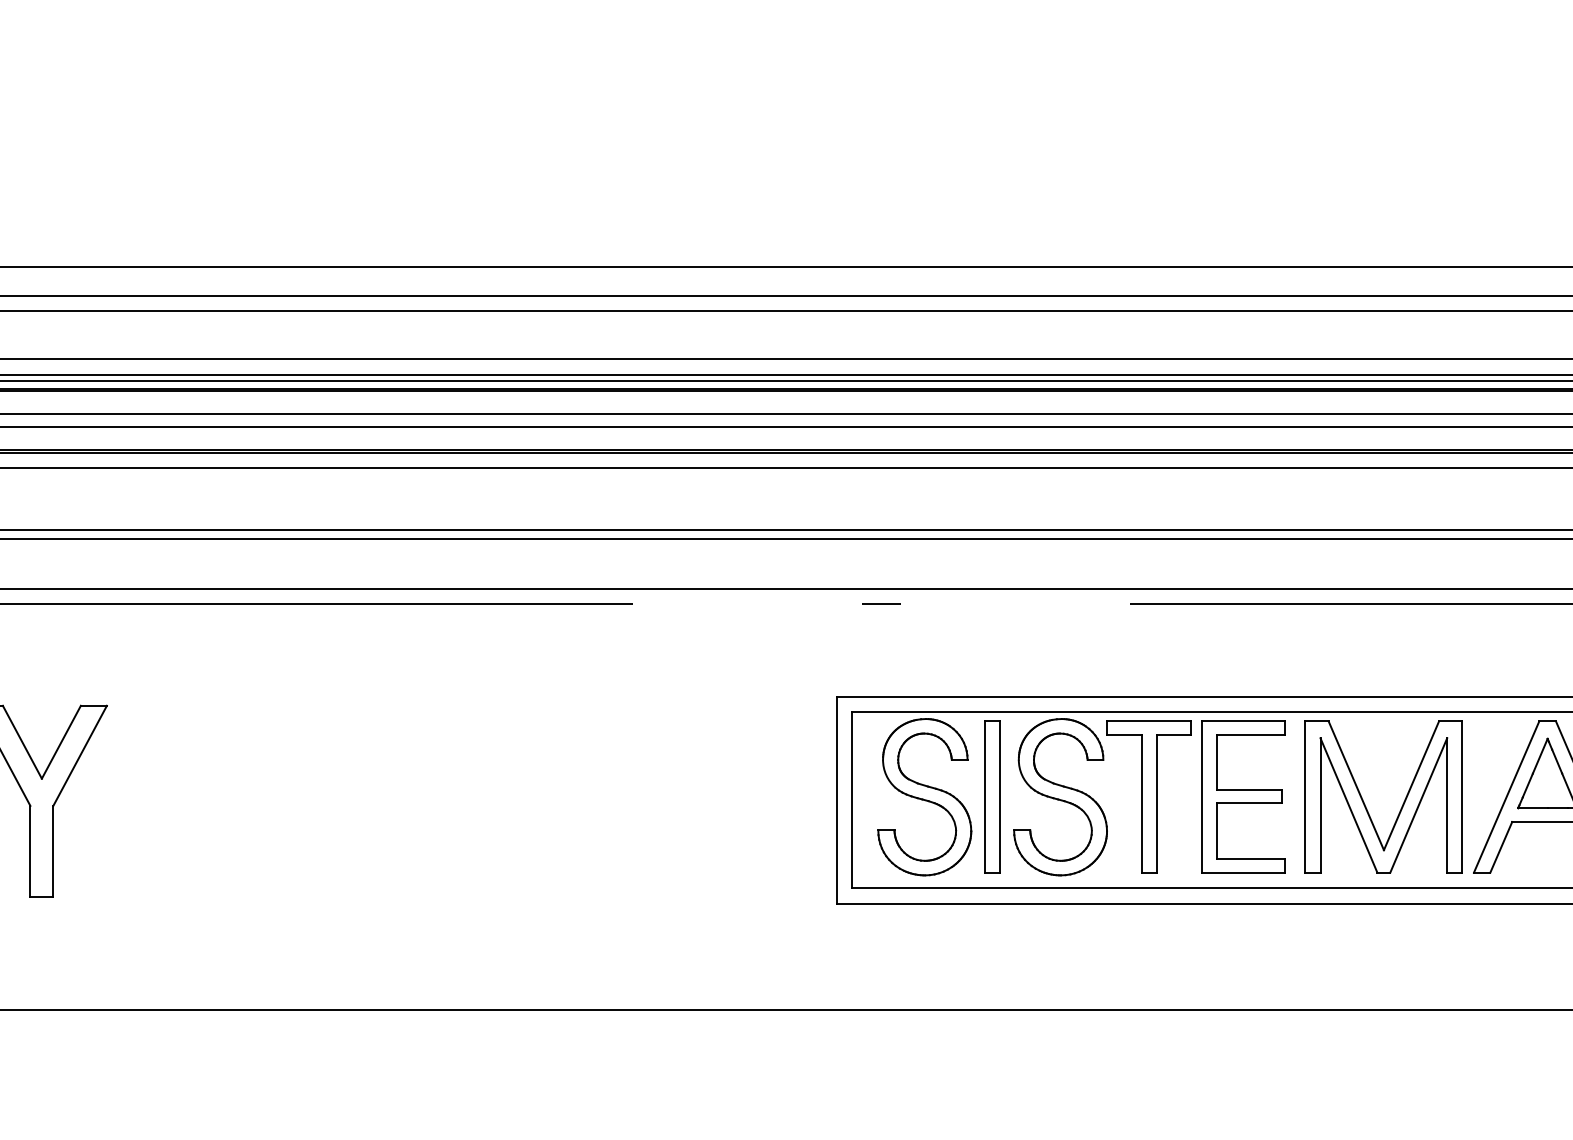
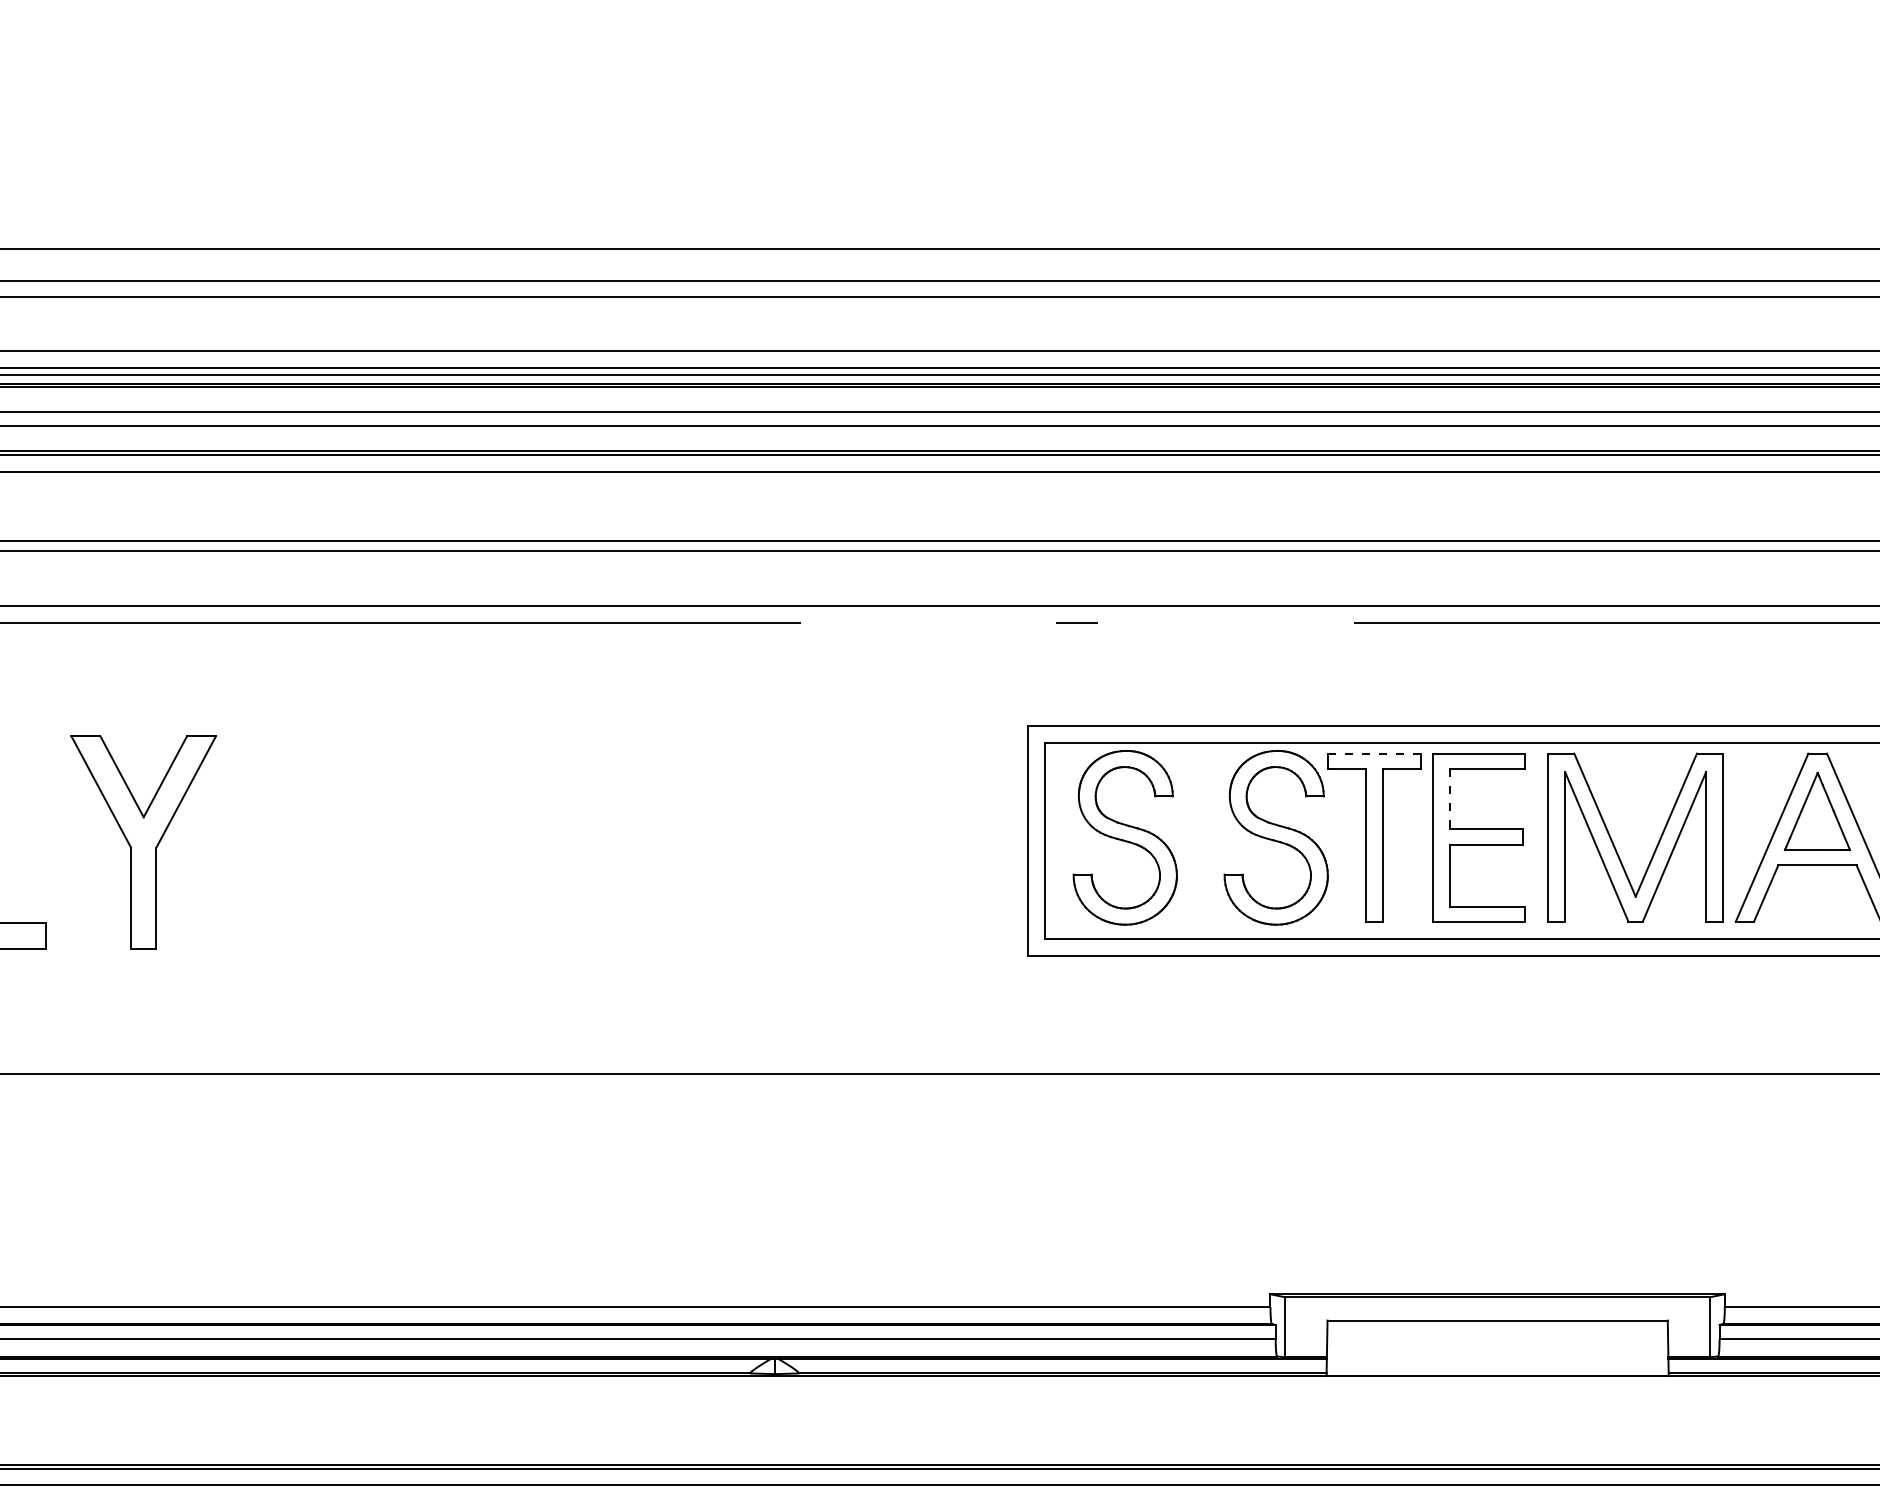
line: (1148, 721) -> (1374, 753), solid -> dashed
line: (1217, 762) -> (1450, 799), solid -> dashed
part: (992, 796) -> (1200, 837), removed

